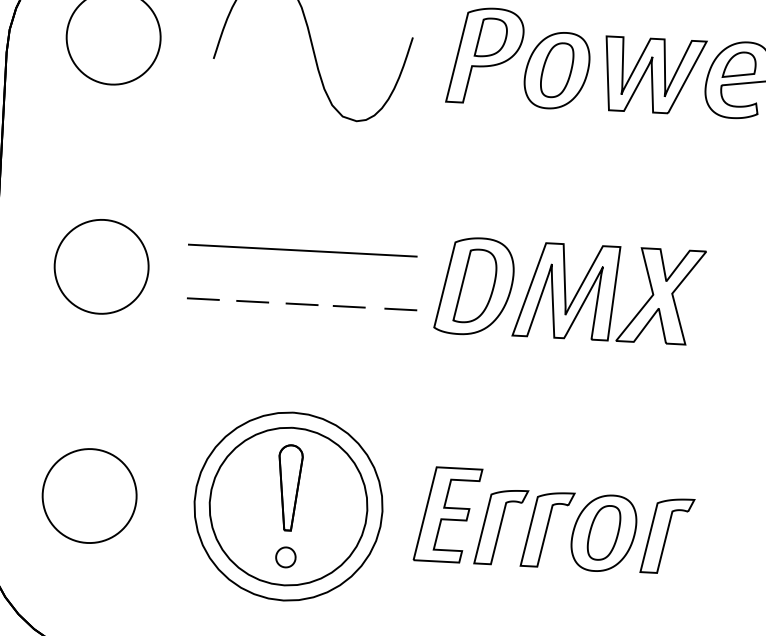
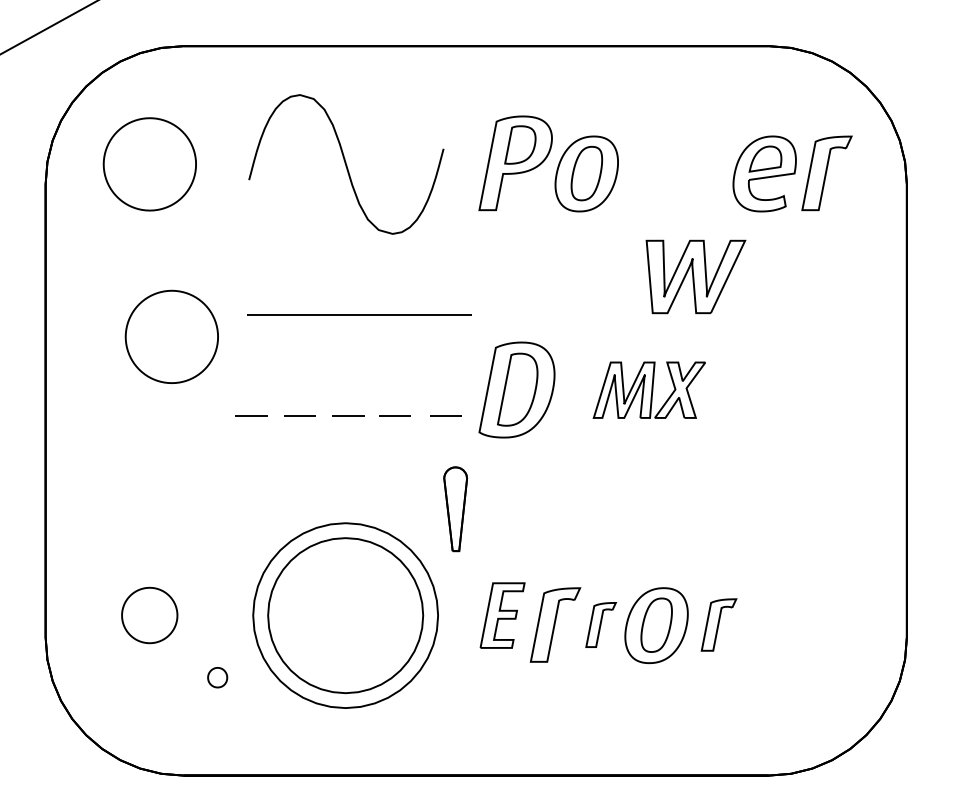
part: (654, 75) -> (695, 276), moved
line: (302, 250) -> (359, 314), moved
part: (101, 266) -> (171, 336), moved
part: (609, 293) -> (649, 390), size x0.6
part: (289, 488) -> (455, 509), moved
part: (89, 495) -> (149, 615), size x0.6
part: (447, 514) -> (502, 615), size x0.7
part: (547, 529) -> (600, 624), size x0.6
part: (666, 535) -> (718, 624), size x0.7
part: (285, 557) -> (217, 677), moved

